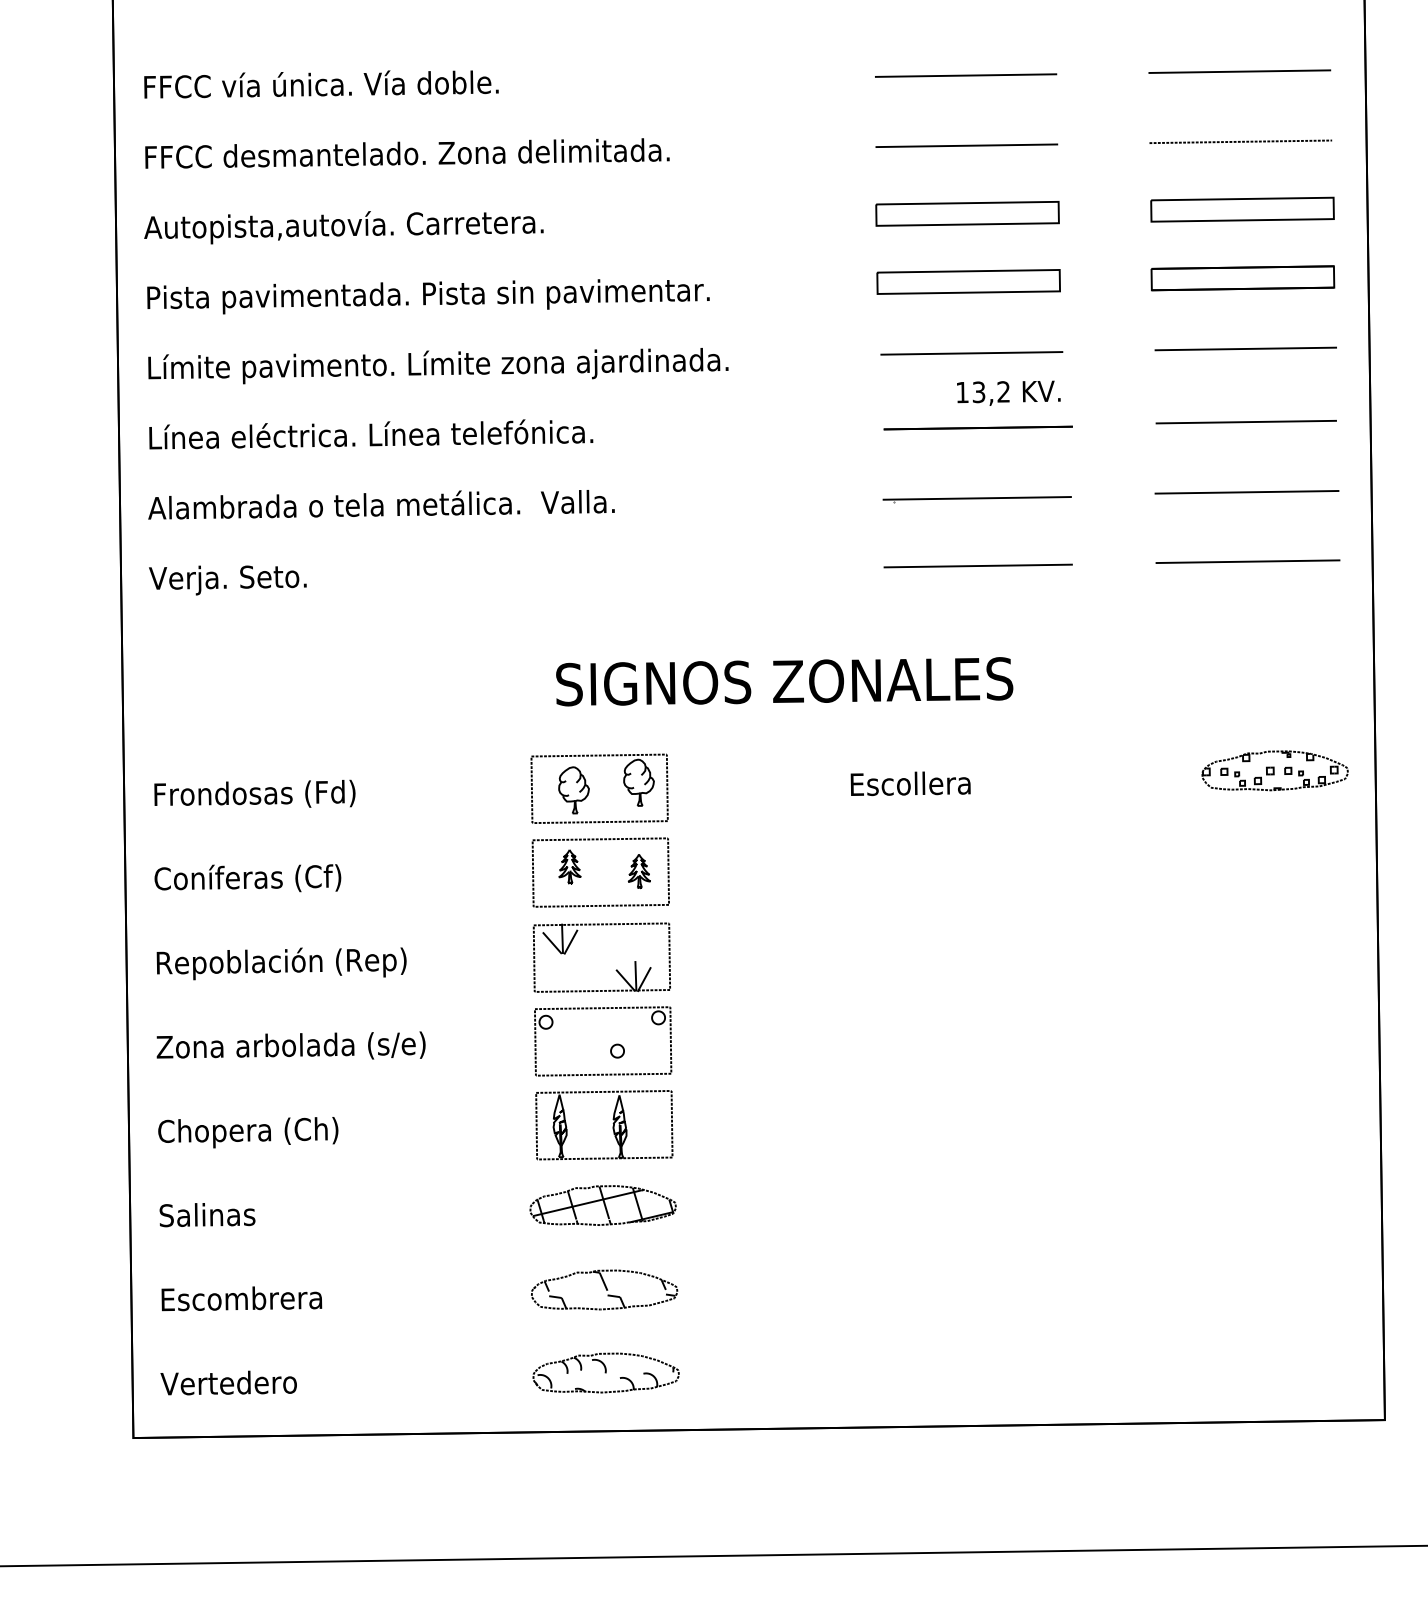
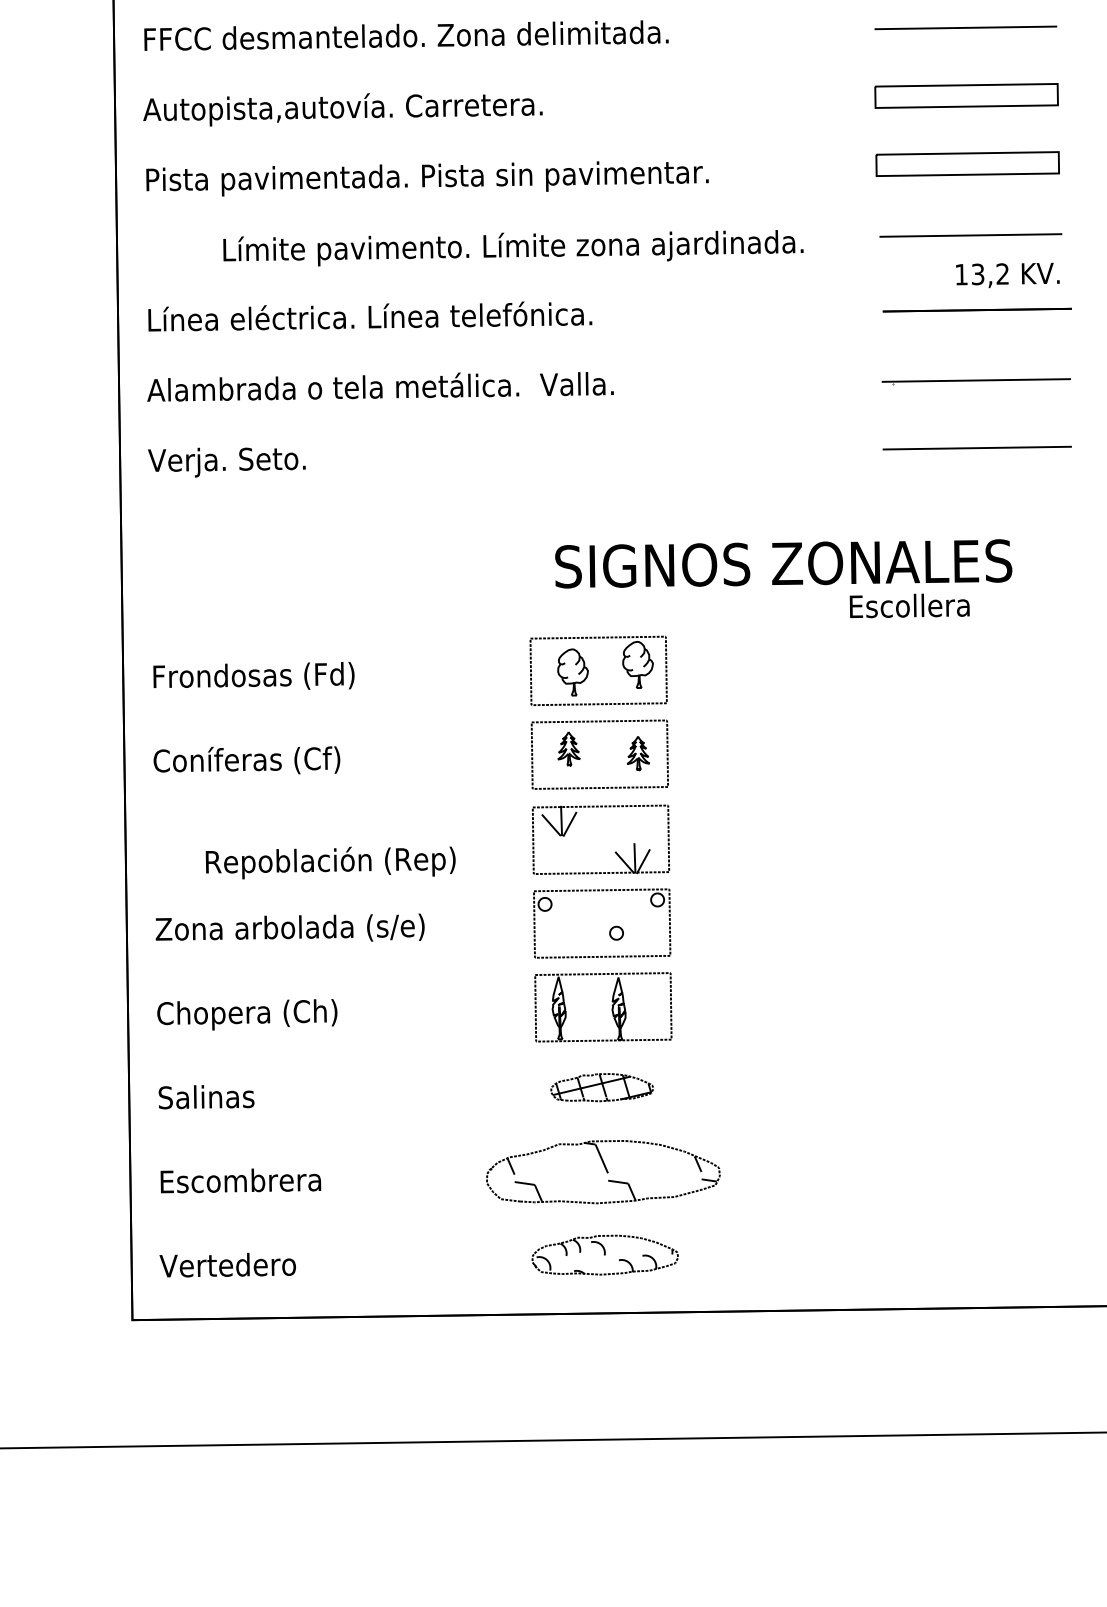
text: (438, 366) -> (513, 248), moved
text: (910, 783) -> (909, 605), moved
text: (281, 963) -> (330, 862), moved
part: (602, 1205) -> (601, 1087), size x0.7
part: (604, 1289) -> (603, 1171), size x1.6

